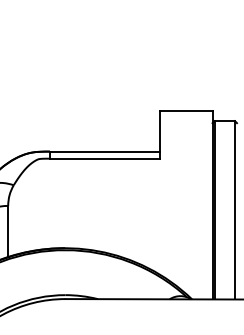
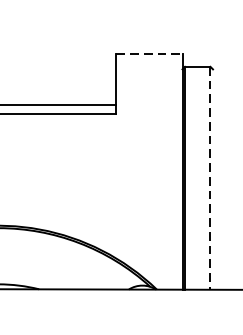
line: (186, 110) -> (149, 53), solid -> dashed
line: (234, 210) -> (209, 178), solid -> dashed

